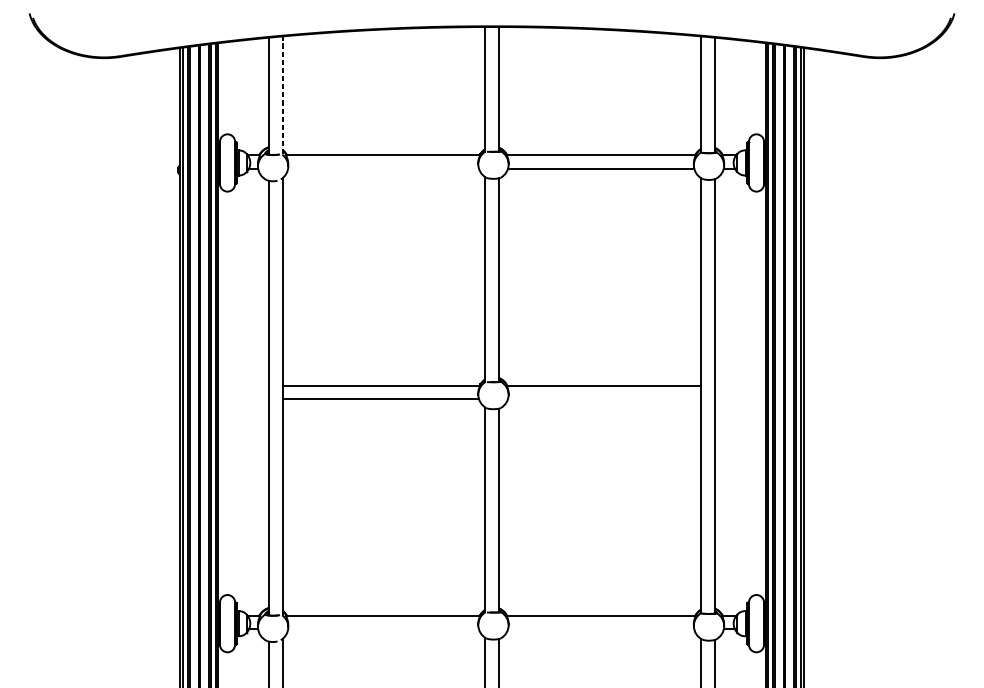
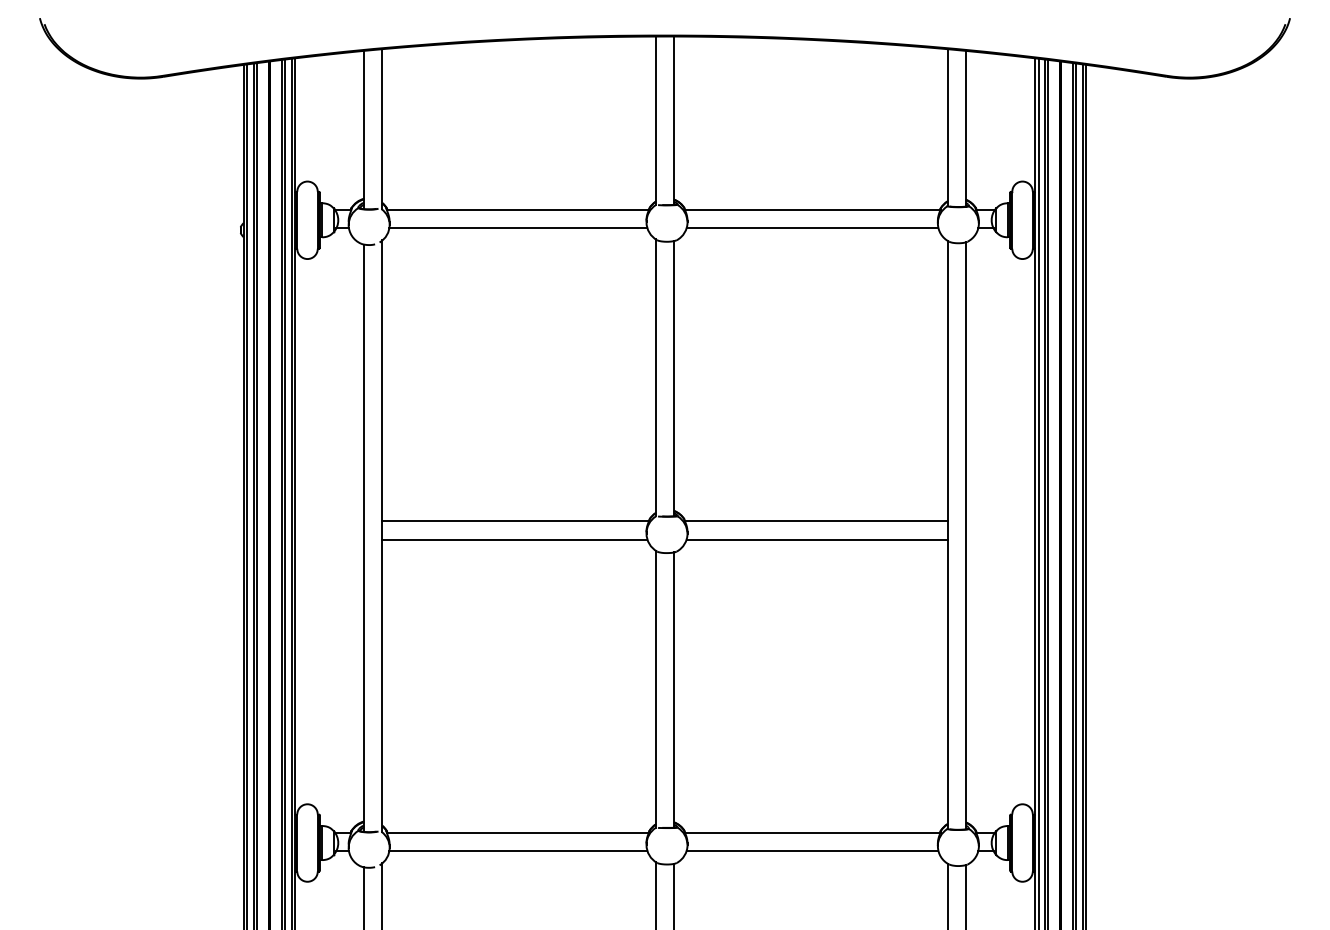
line: (283, 95) -> (382, 129), dashed -> solid
line: (383, 169) -> (518, 228), added
line: (604, 399) -> (816, 539), added
line: (383, 629) -> (518, 850), added
line: (601, 629) -> (812, 850), added

